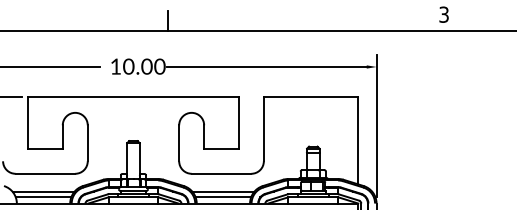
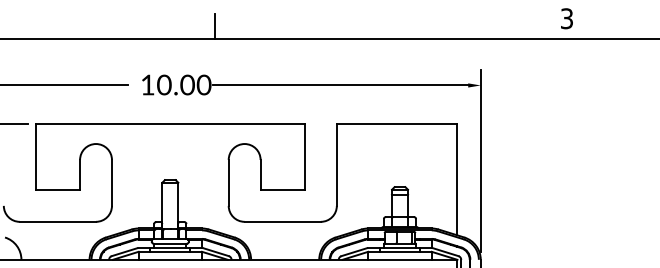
line: (43, 191) -> (55, 244), removed
line: (222, 191) -> (284, 244), removed
line: (43, 197) -> (55, 251), removed
line: (222, 197) -> (284, 251), removed

